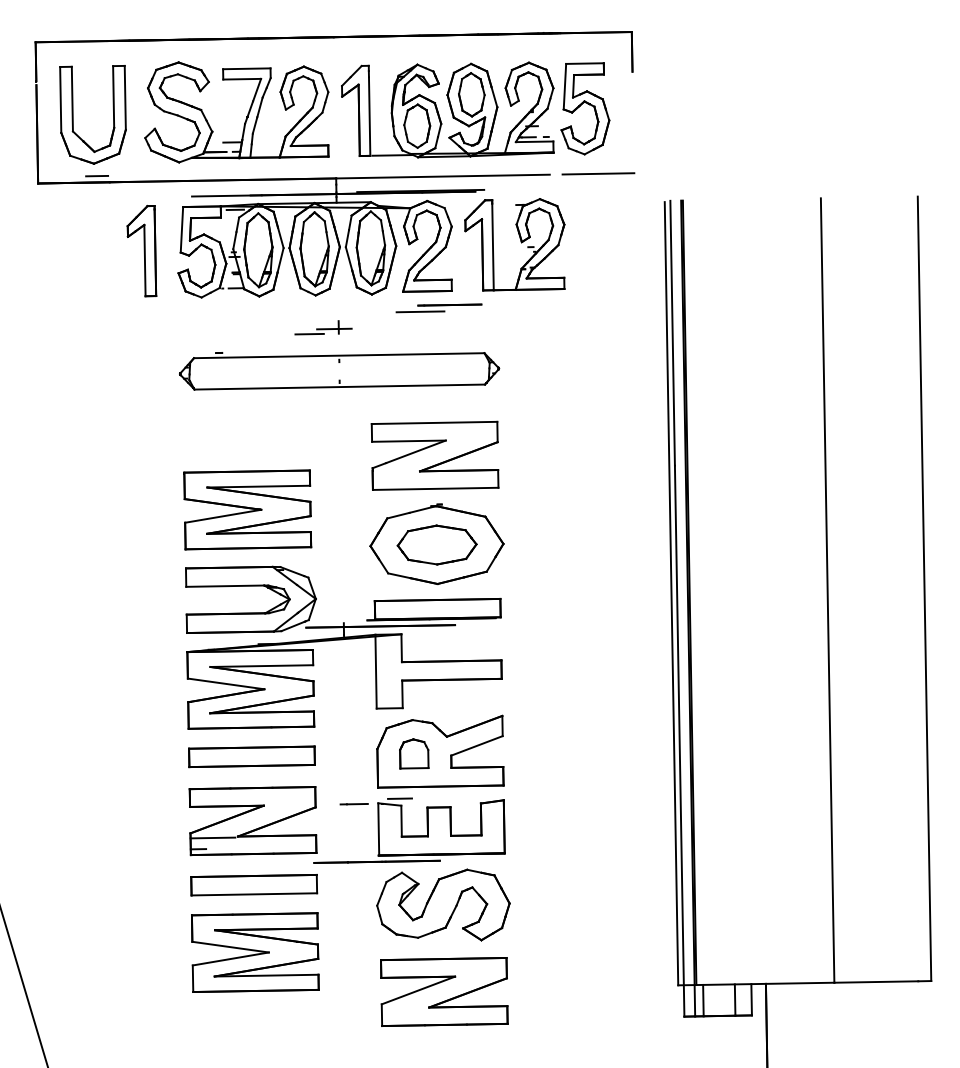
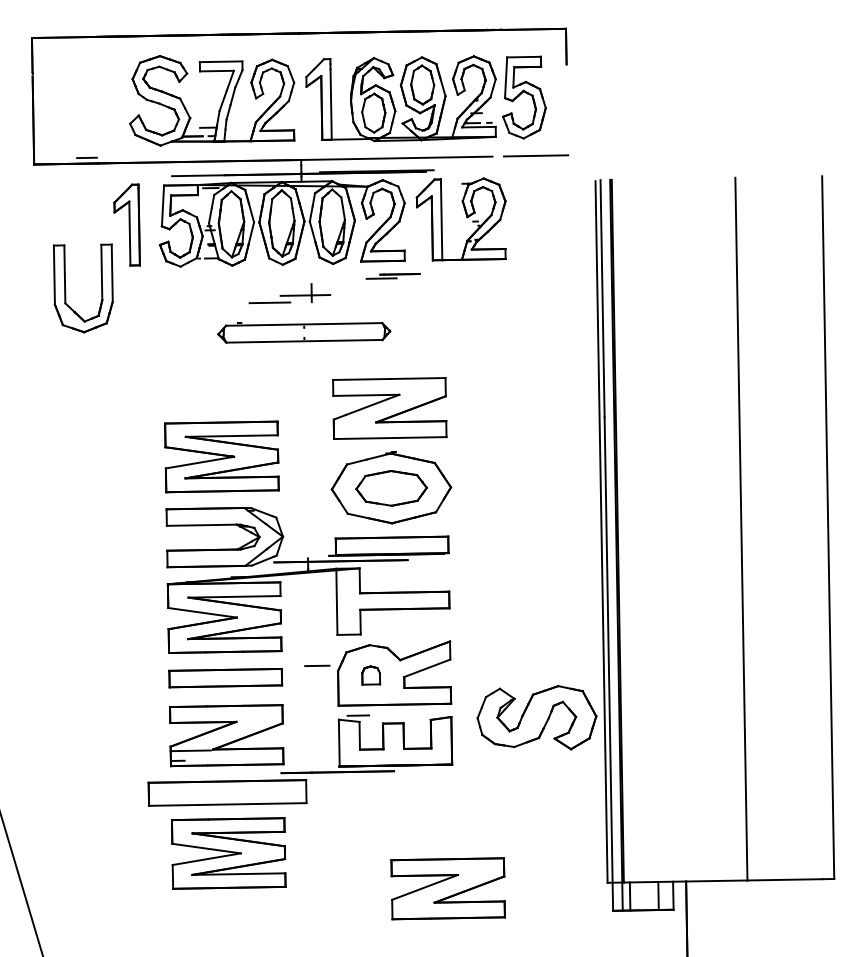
part: (73, 114) -> (65, 288), moved
part: (438, 308) -> (392, 276), size x0.7
part: (323, 327) -> (289, 293), size x1.6
part: (339, 371) -> (304, 332), size x0.6
part: (414, 753) -> (371, 675), size x0.7
line: (353, 804) -> (316, 666), moved
part: (254, 885) -> (227, 793), size x1.4
part: (443, 904) -> (537, 717), moved
part: (444, 991) -> (448, 888), moved

